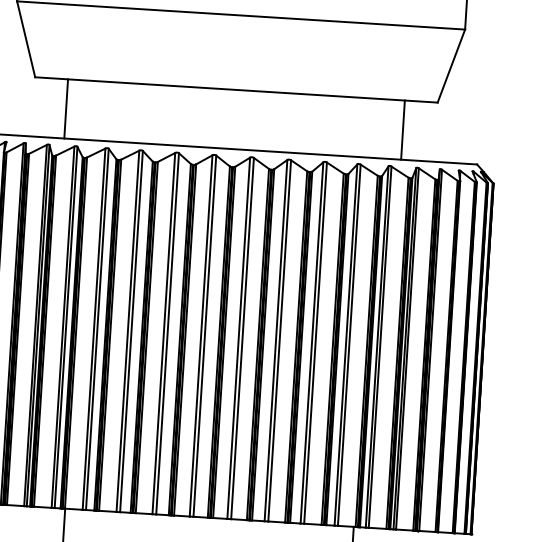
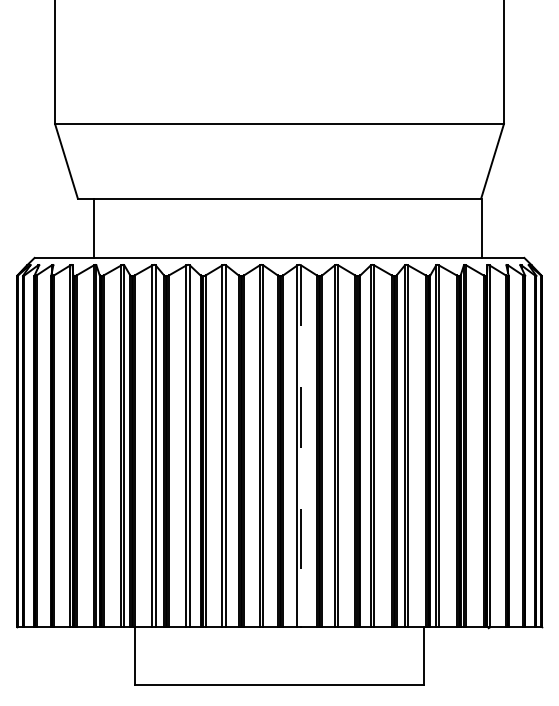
line: (65, 108) -> (93, 227), moved
line: (403, 129) -> (482, 227), moved
line: (242, 338) -> (301, 446), solid -> dashed

